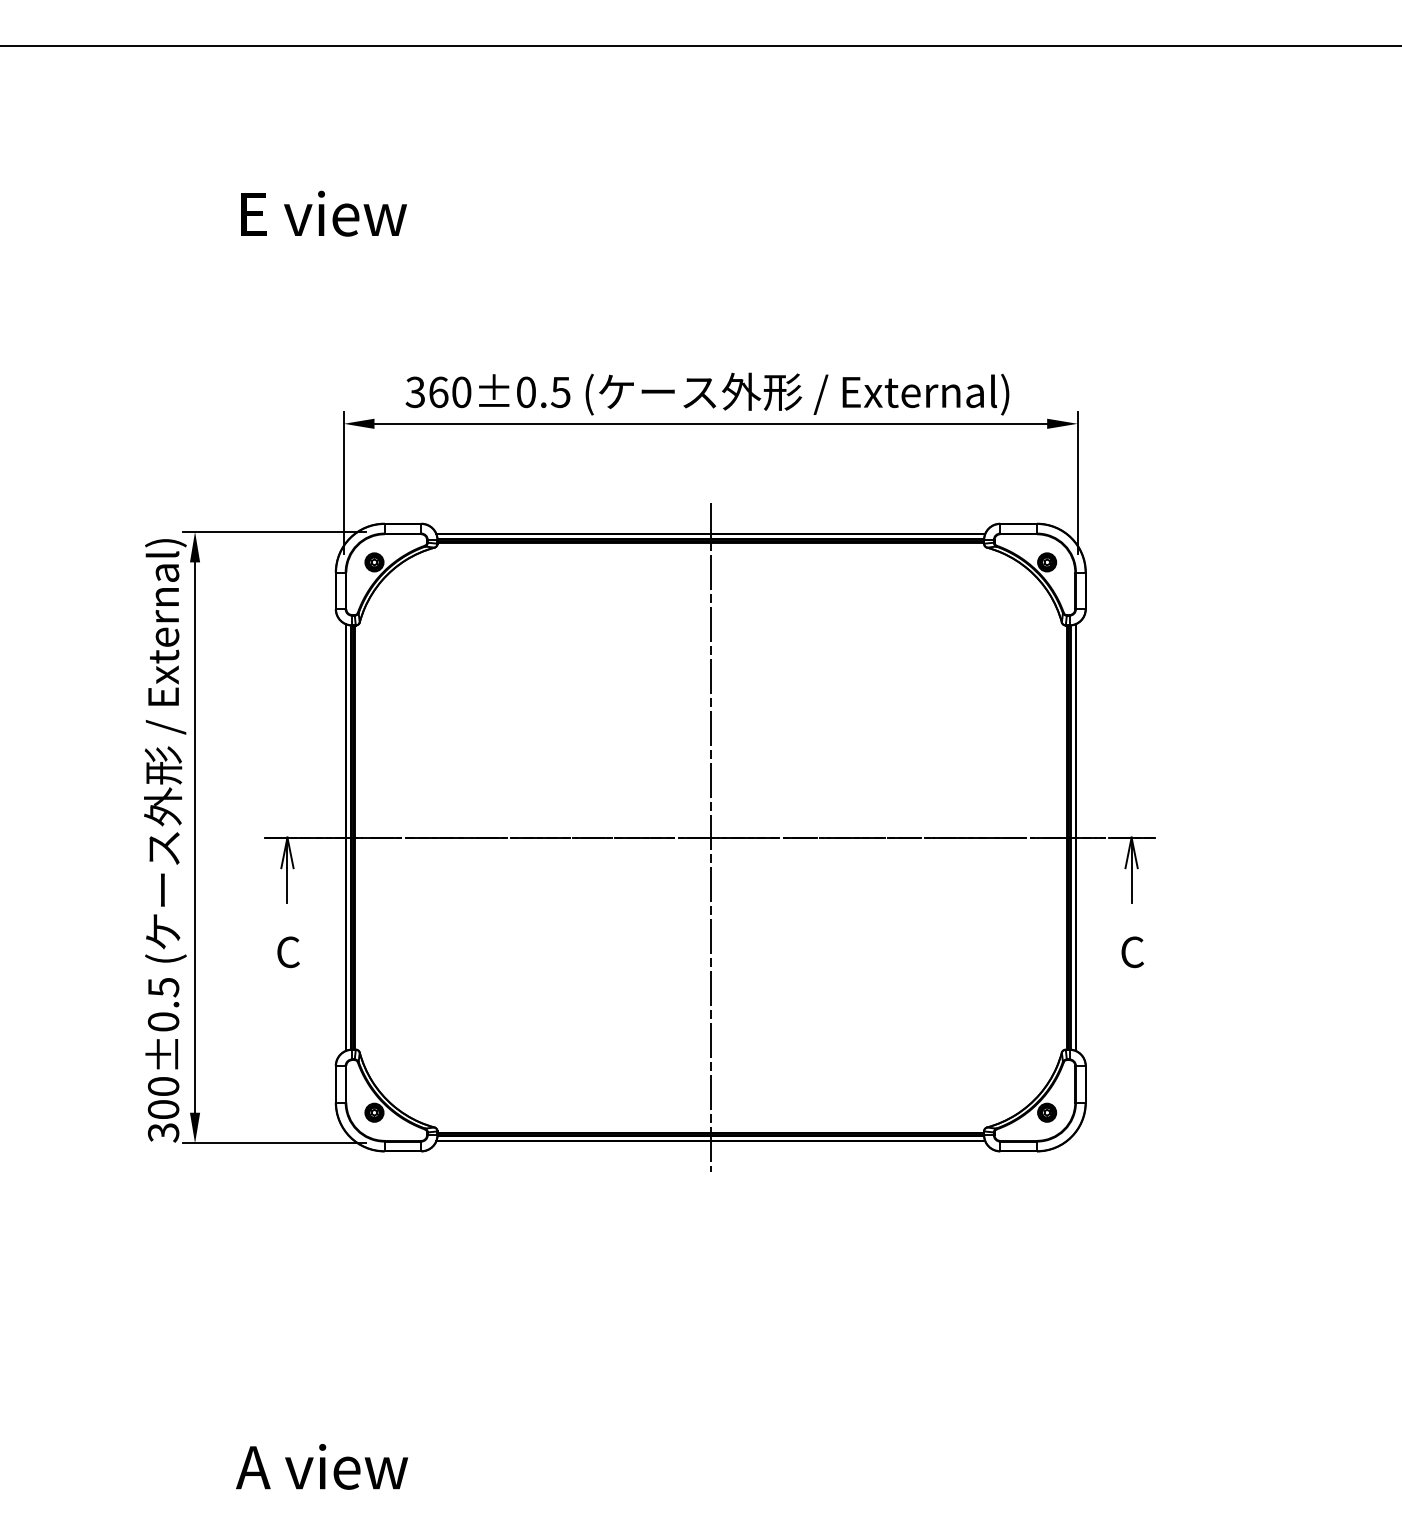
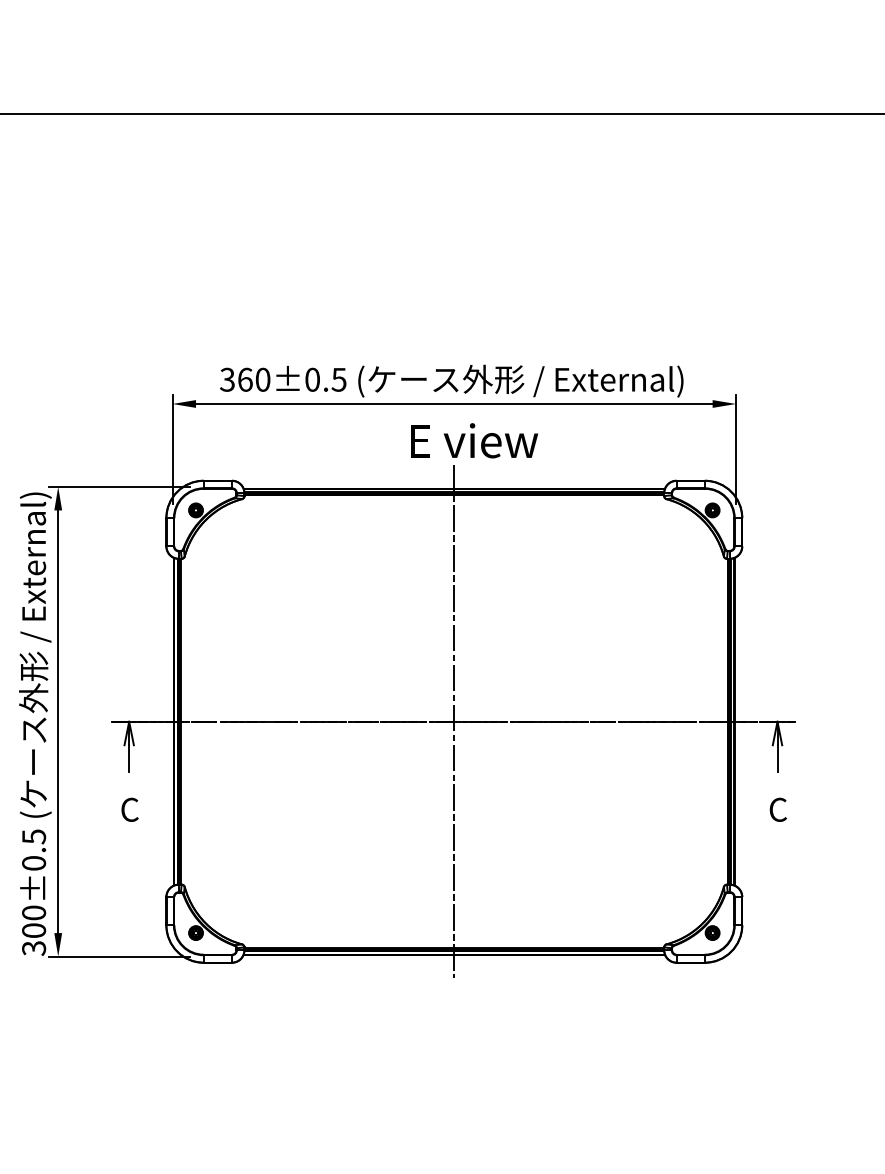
text: (323, 213) -> (474, 440), moved

